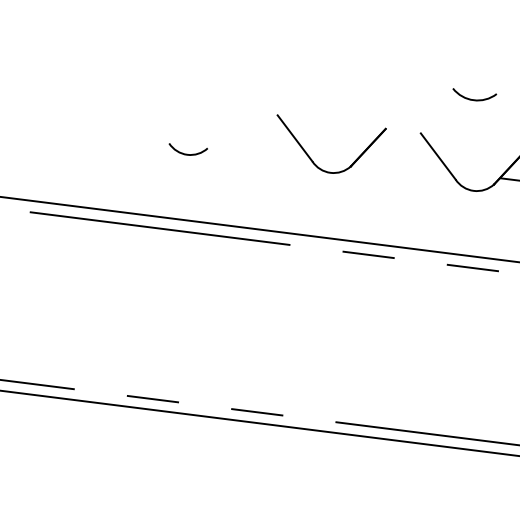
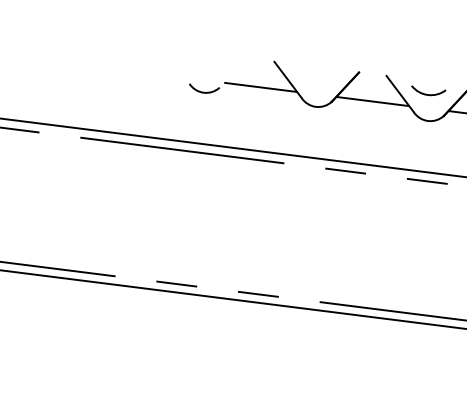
arc: (471, 98) -> (426, 93), moved
line: (259, 148) -> (260, 87), added
line: (402, 165) -> (372, 101), added

